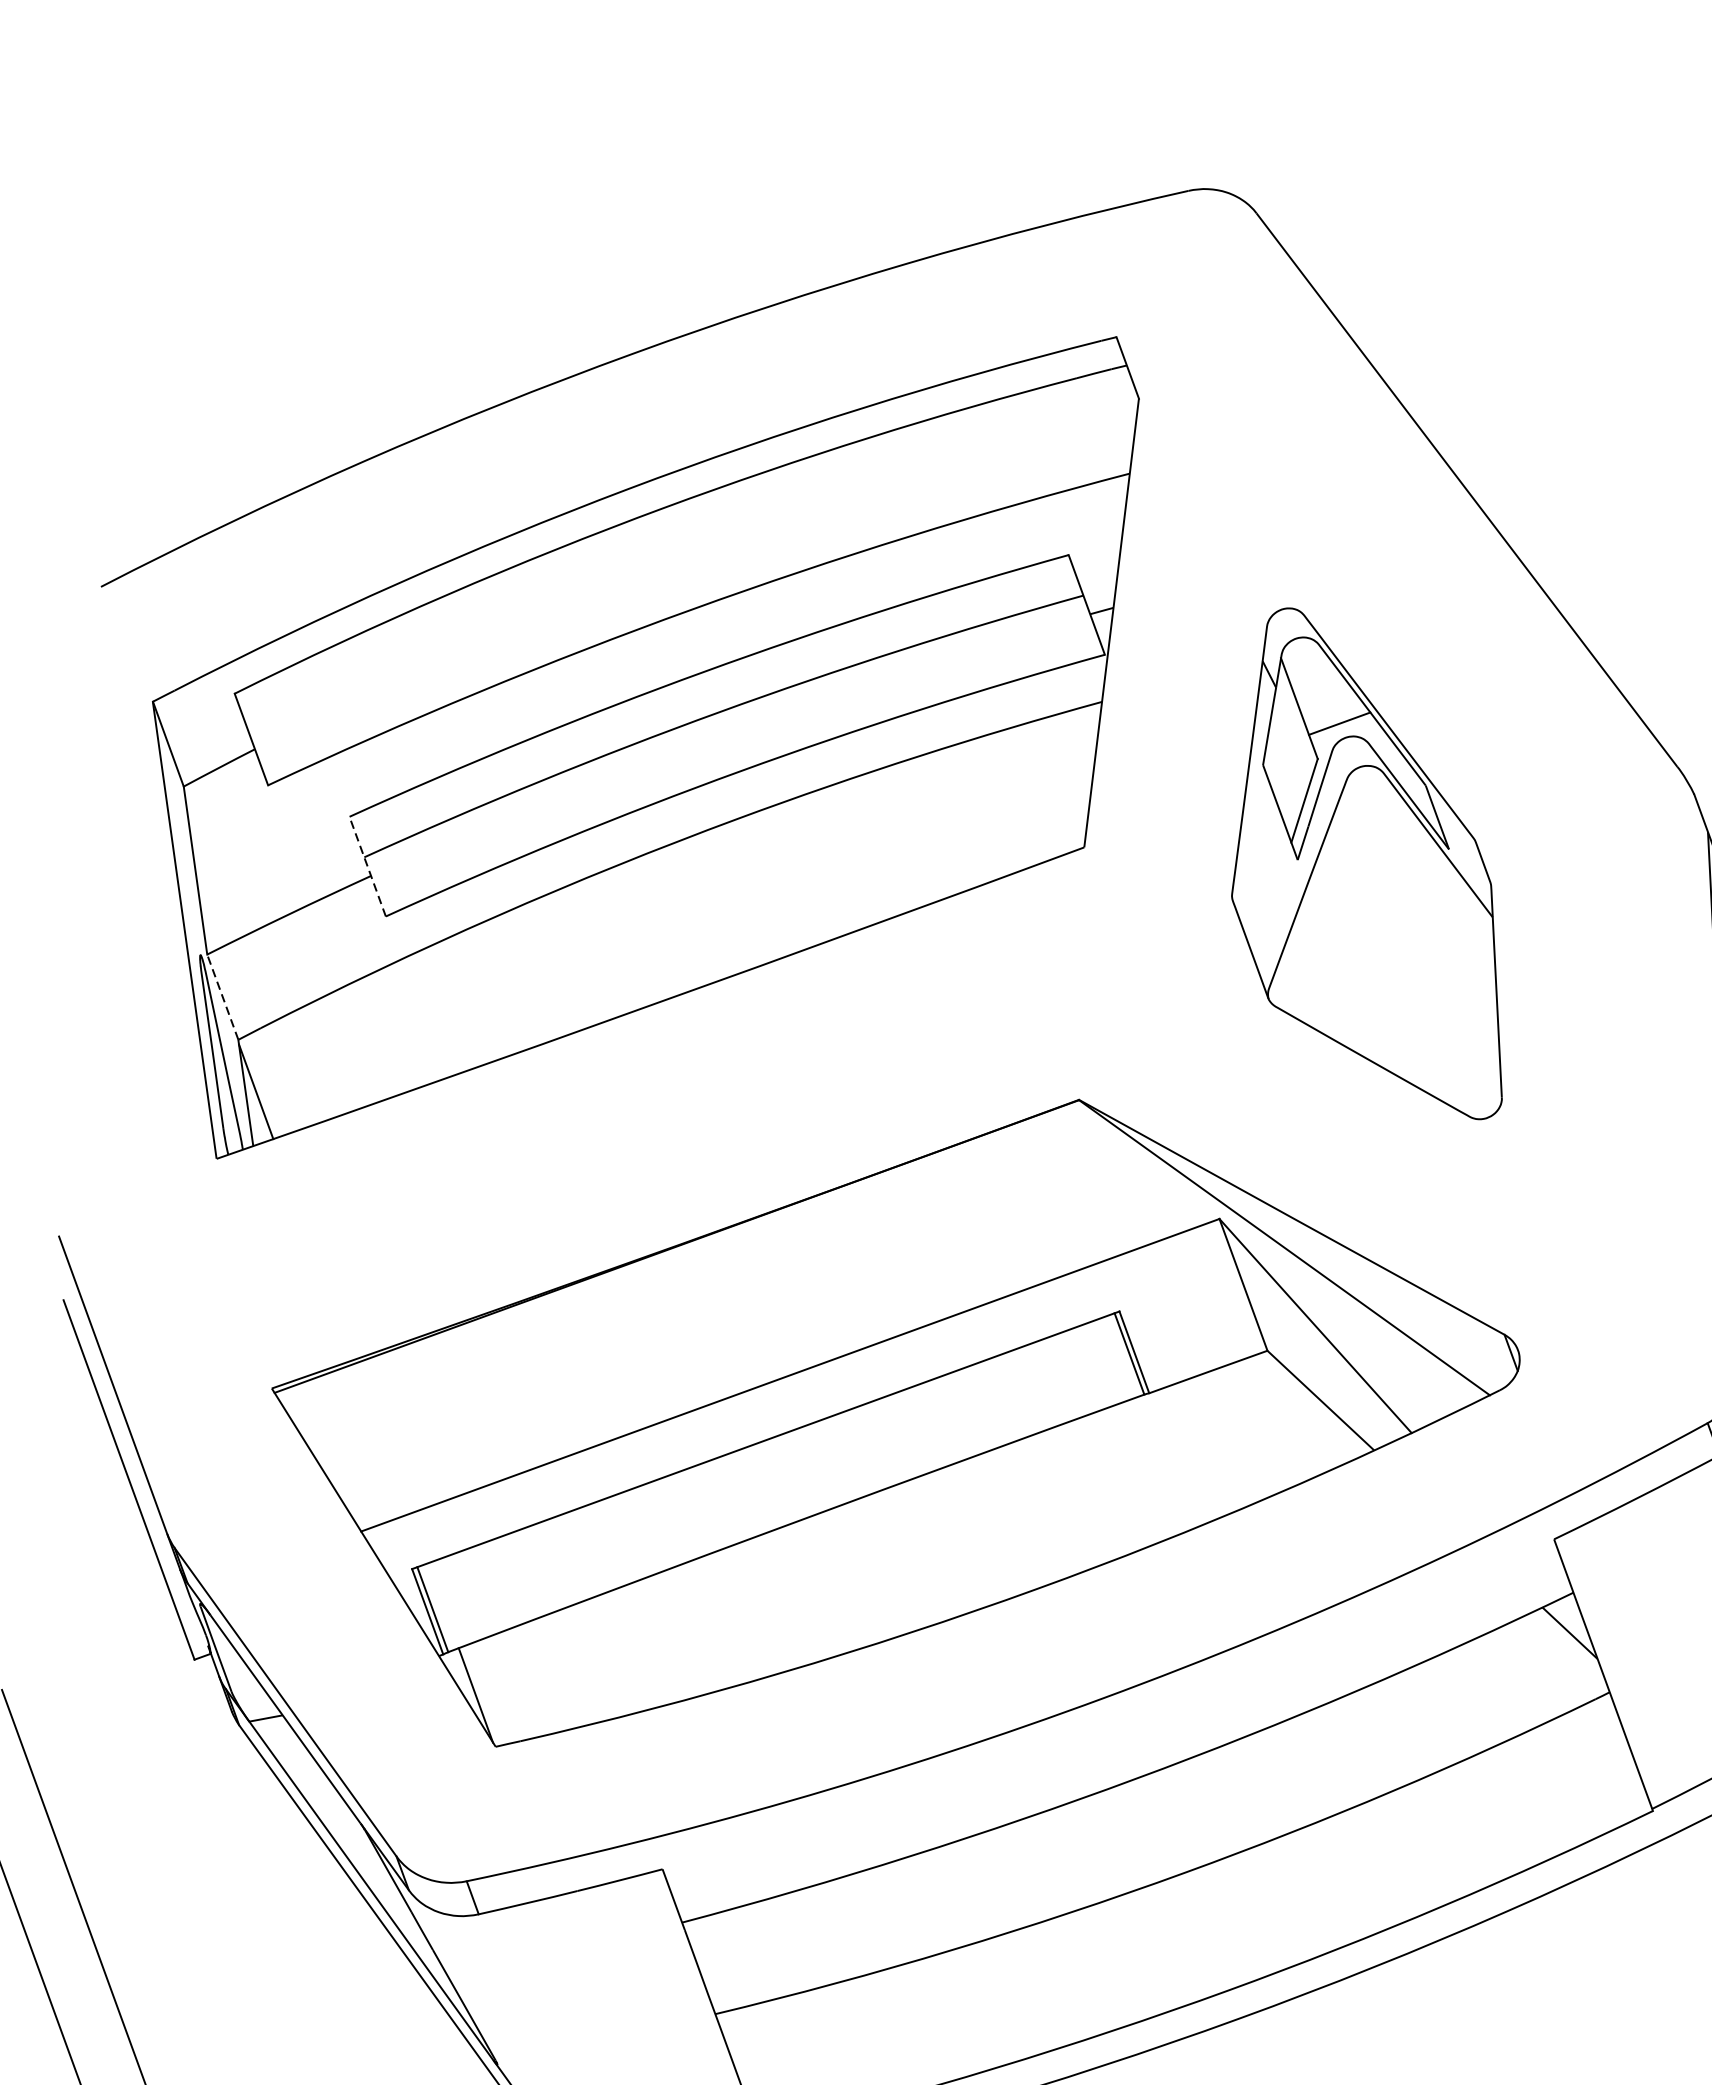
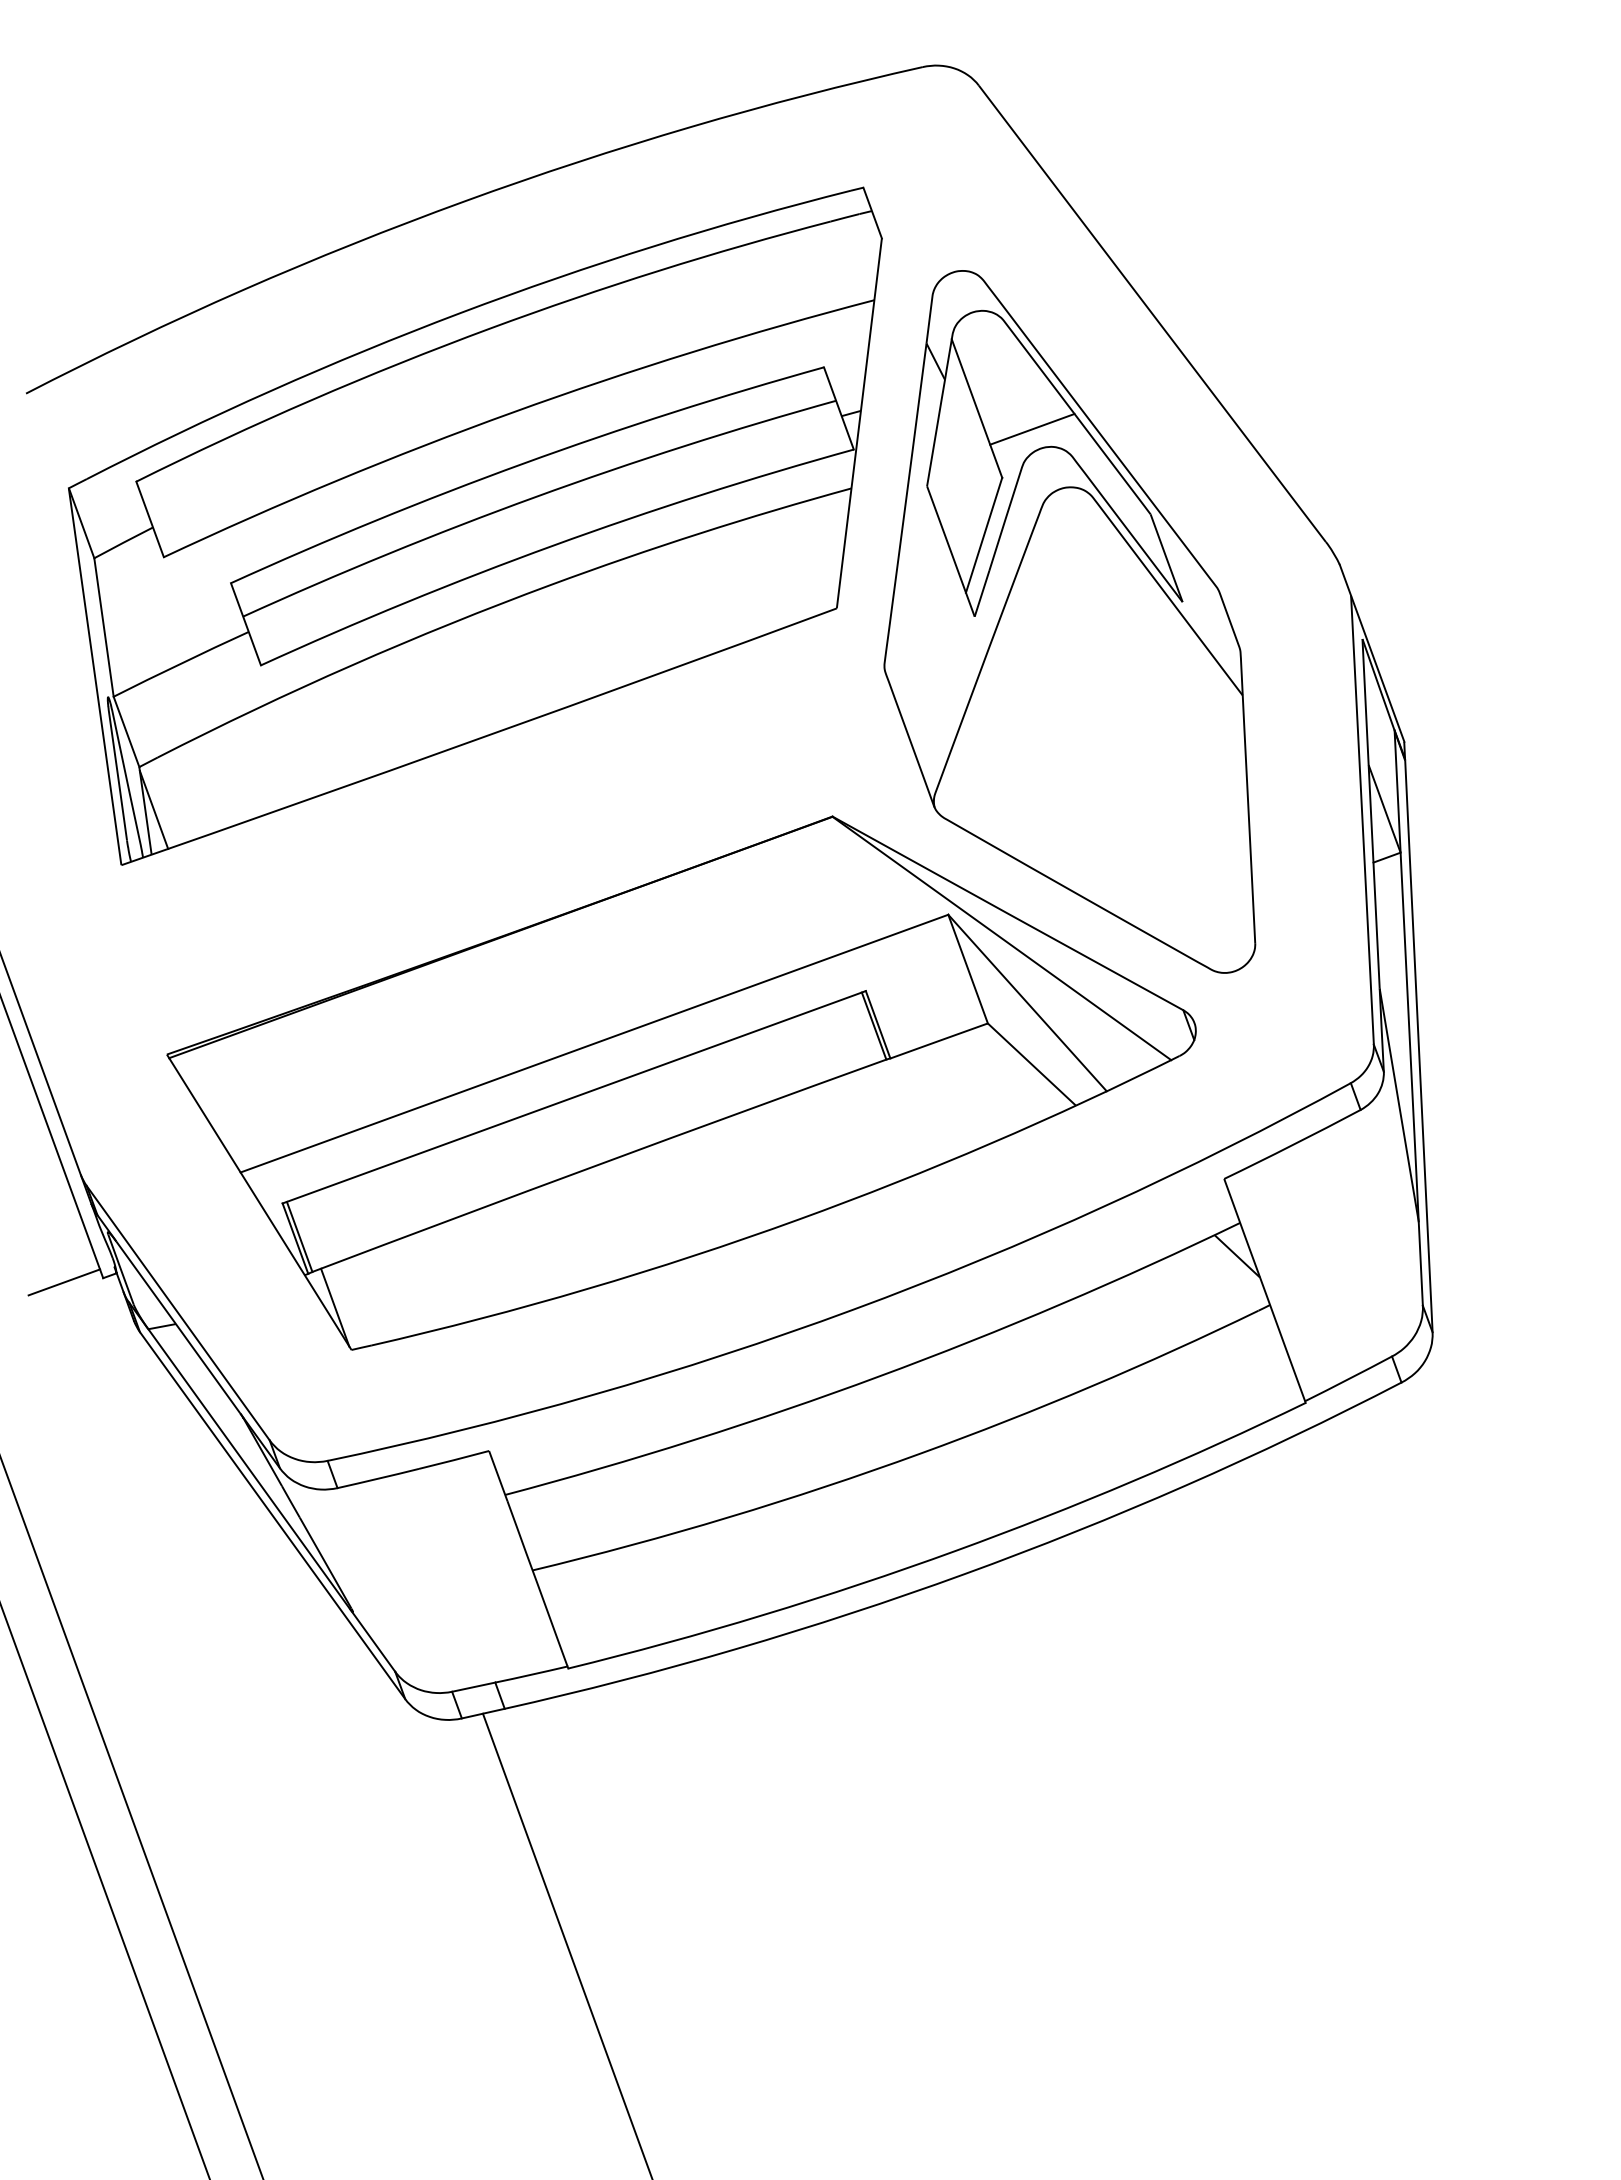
part: (1366, 863) -> (1069, 621), size x1.67
line: (367, 866) -> (245, 624), dashed -> solid
line: (222, 996) -> (126, 731), dashed -> solid
line: (147, 1664) -> (64, 1282), added

